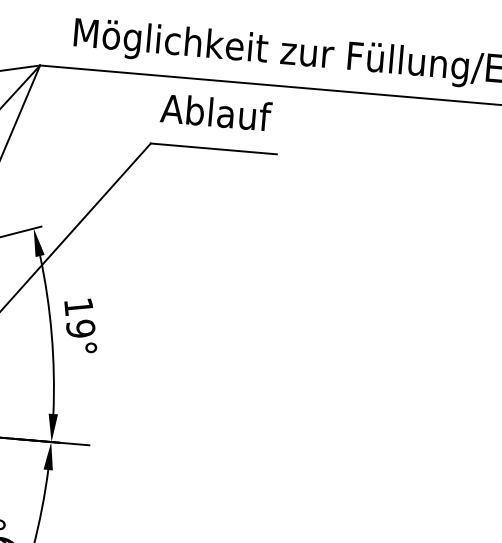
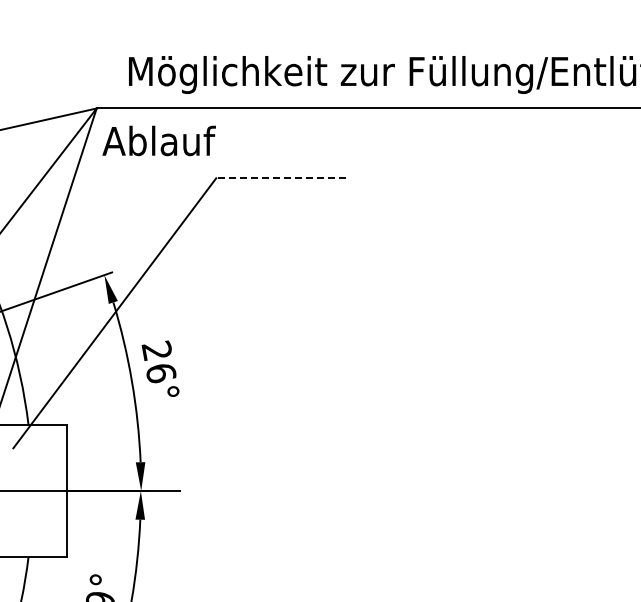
text: (215, 111) -> (158, 140), moved
line: (213, 149) -> (280, 178), solid -> dashed
text: (79, 317) -> (158, 361), 19° -> 26°

